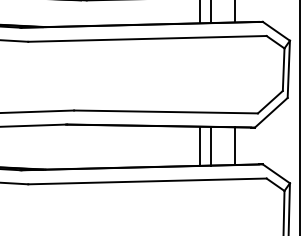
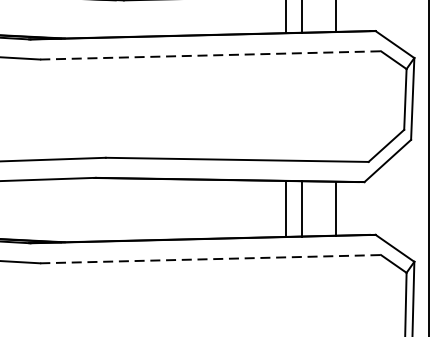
line: (147, 38) -> (210, 54), solid -> dashed
line: (147, 181) -> (210, 259), solid -> dashed

